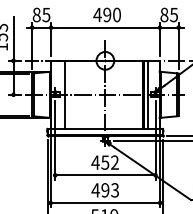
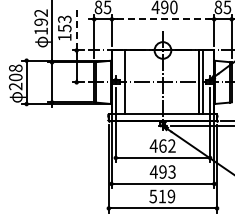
line: (105, 27) -> (163, 19), solid -> dashed
line: (13, 38) -> (76, 29), solid -> dashed
text: (104, 162) -> (162, 145), 452 -> 462

